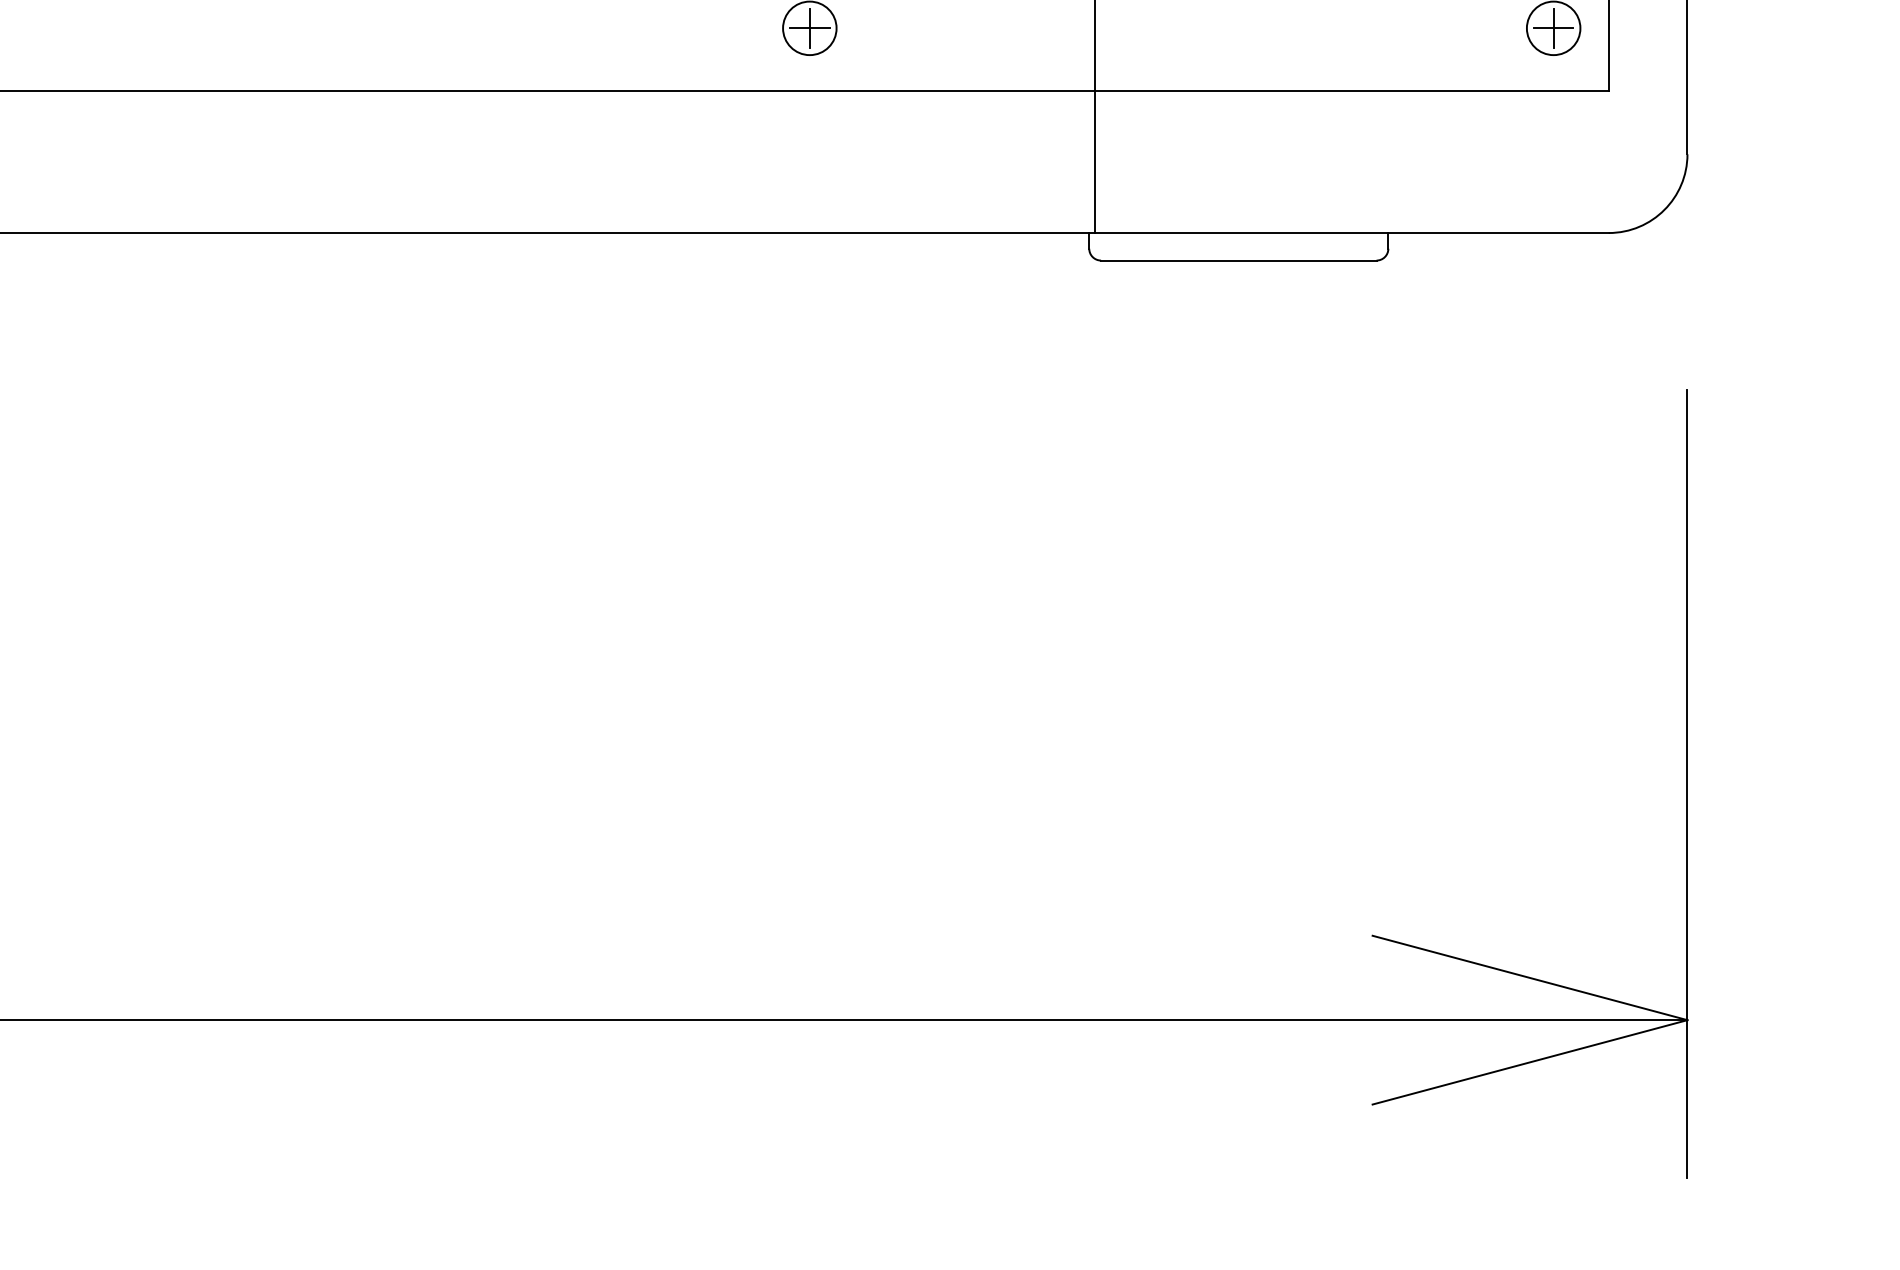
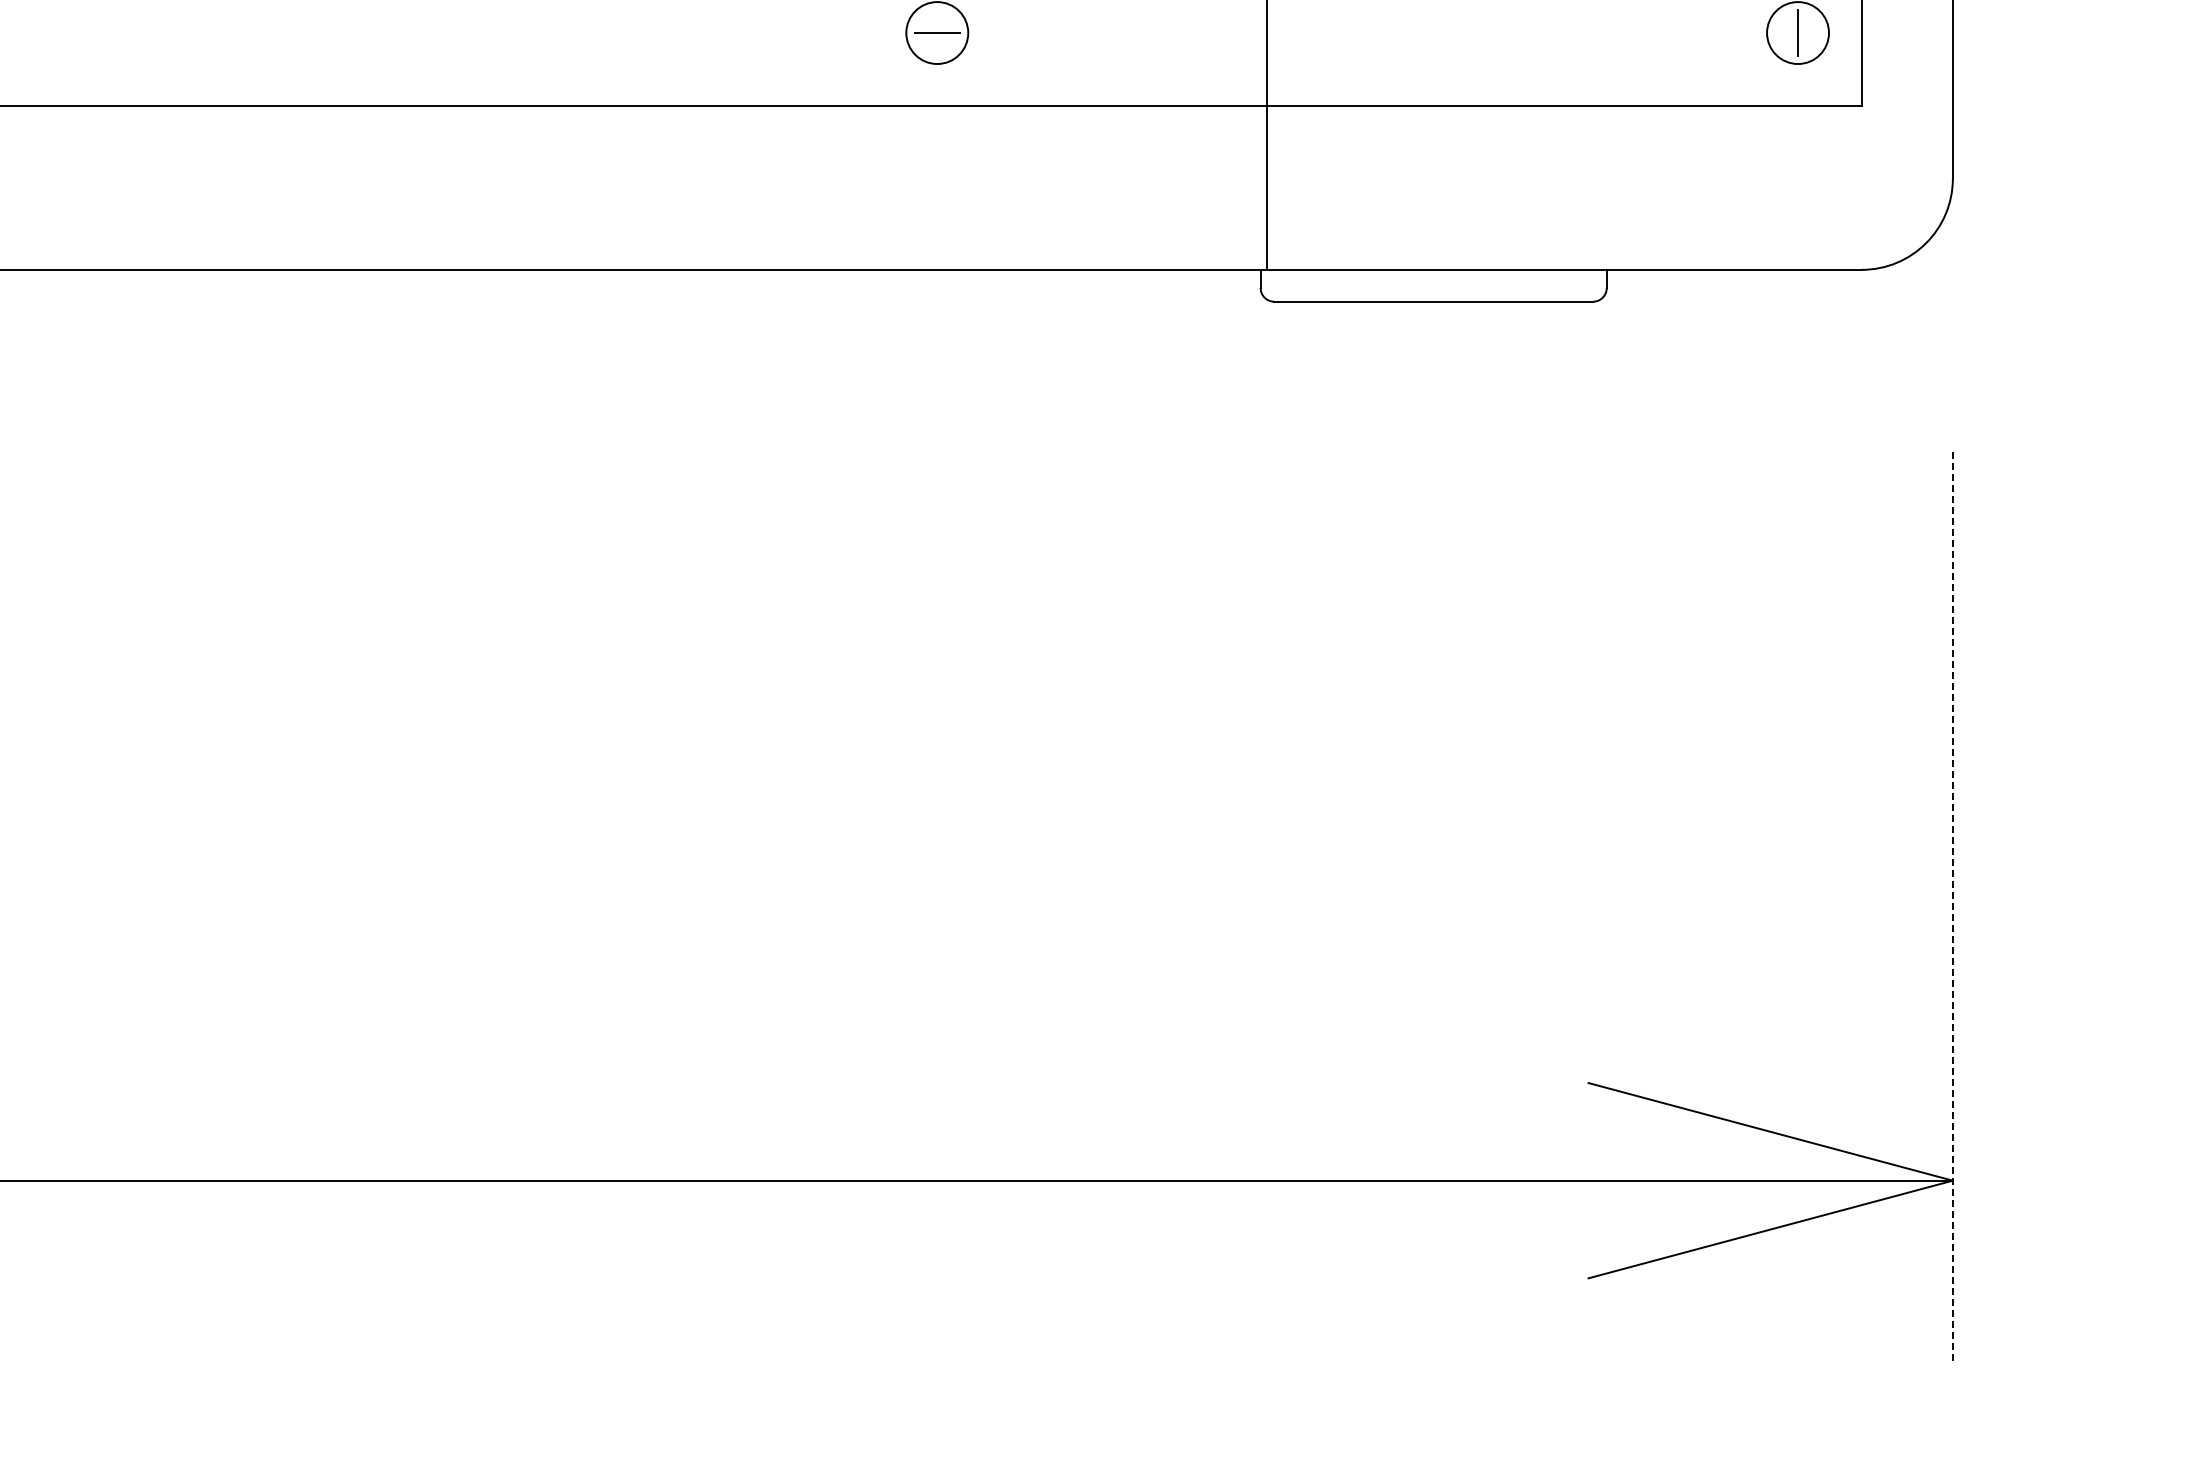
line: (809, 27) -> (937, 32), removed
line: (1553, 28) -> (1797, 33), removed
line: (1687, 784) -> (1952, 907), solid -> dashed

